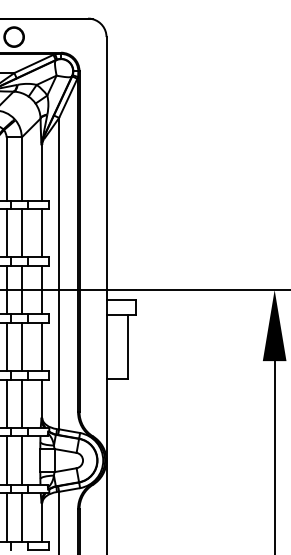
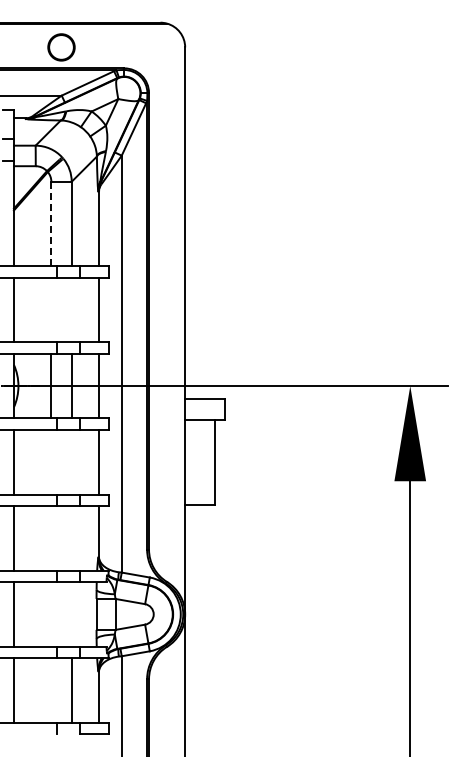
line: (6, 169) -> (51, 224), solid -> dashed
line: (6, 232) -> (51, 309), removed
line: (21, 232) -> (71, 309), removed
line: (6, 346) -> (51, 461), removed
line: (21, 346) -> (71, 461), removed
line: (6, 403) -> (51, 537), removed
line: (21, 403) -> (71, 537), removed
line: (6, 460) -> (51, 614), removed
line: (21, 460) -> (71, 614), removed
line: (6, 517) -> (51, 690), removed

